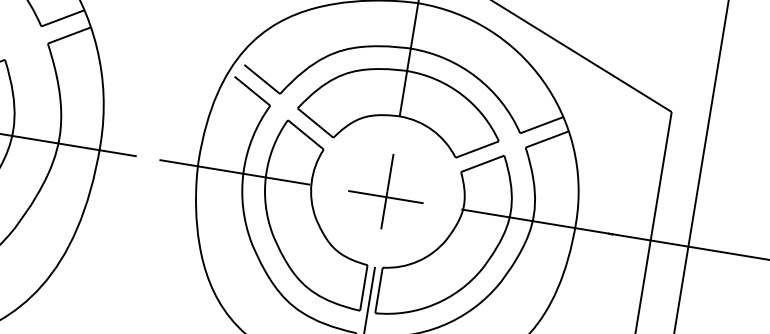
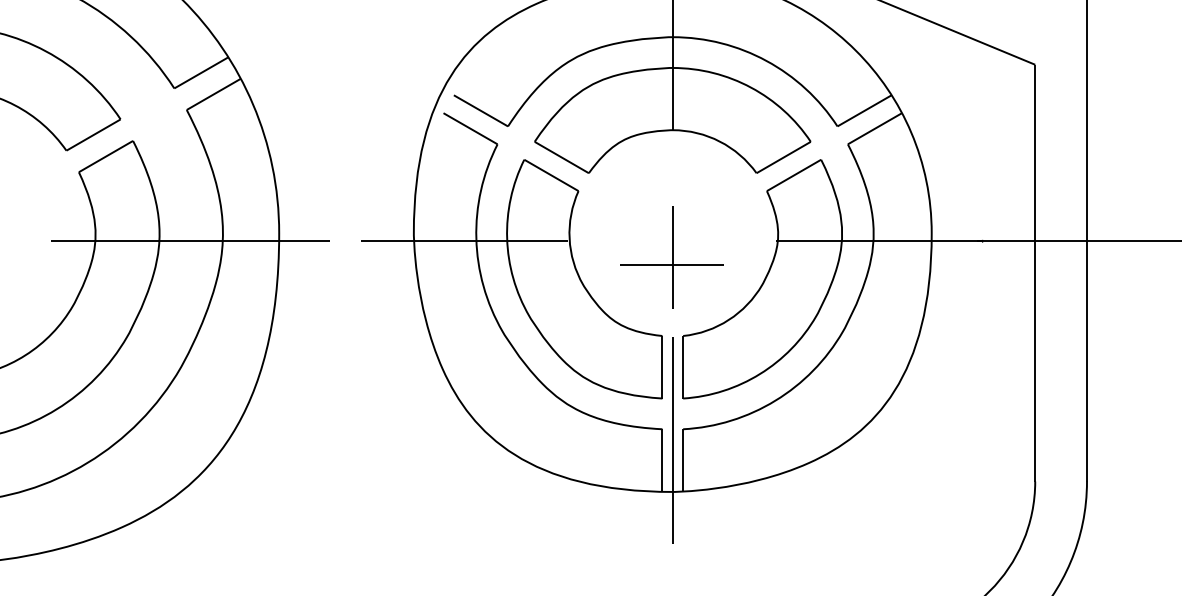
part: (386, 191) -> (671, 257), moved

